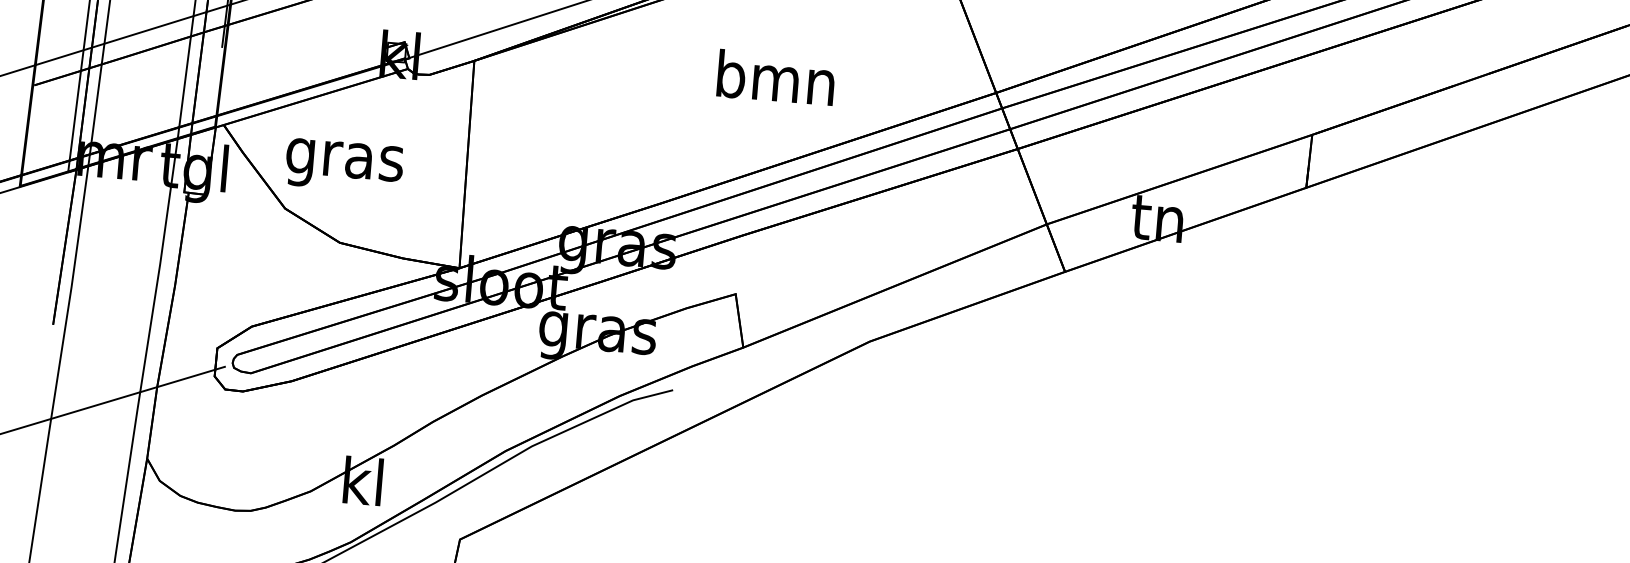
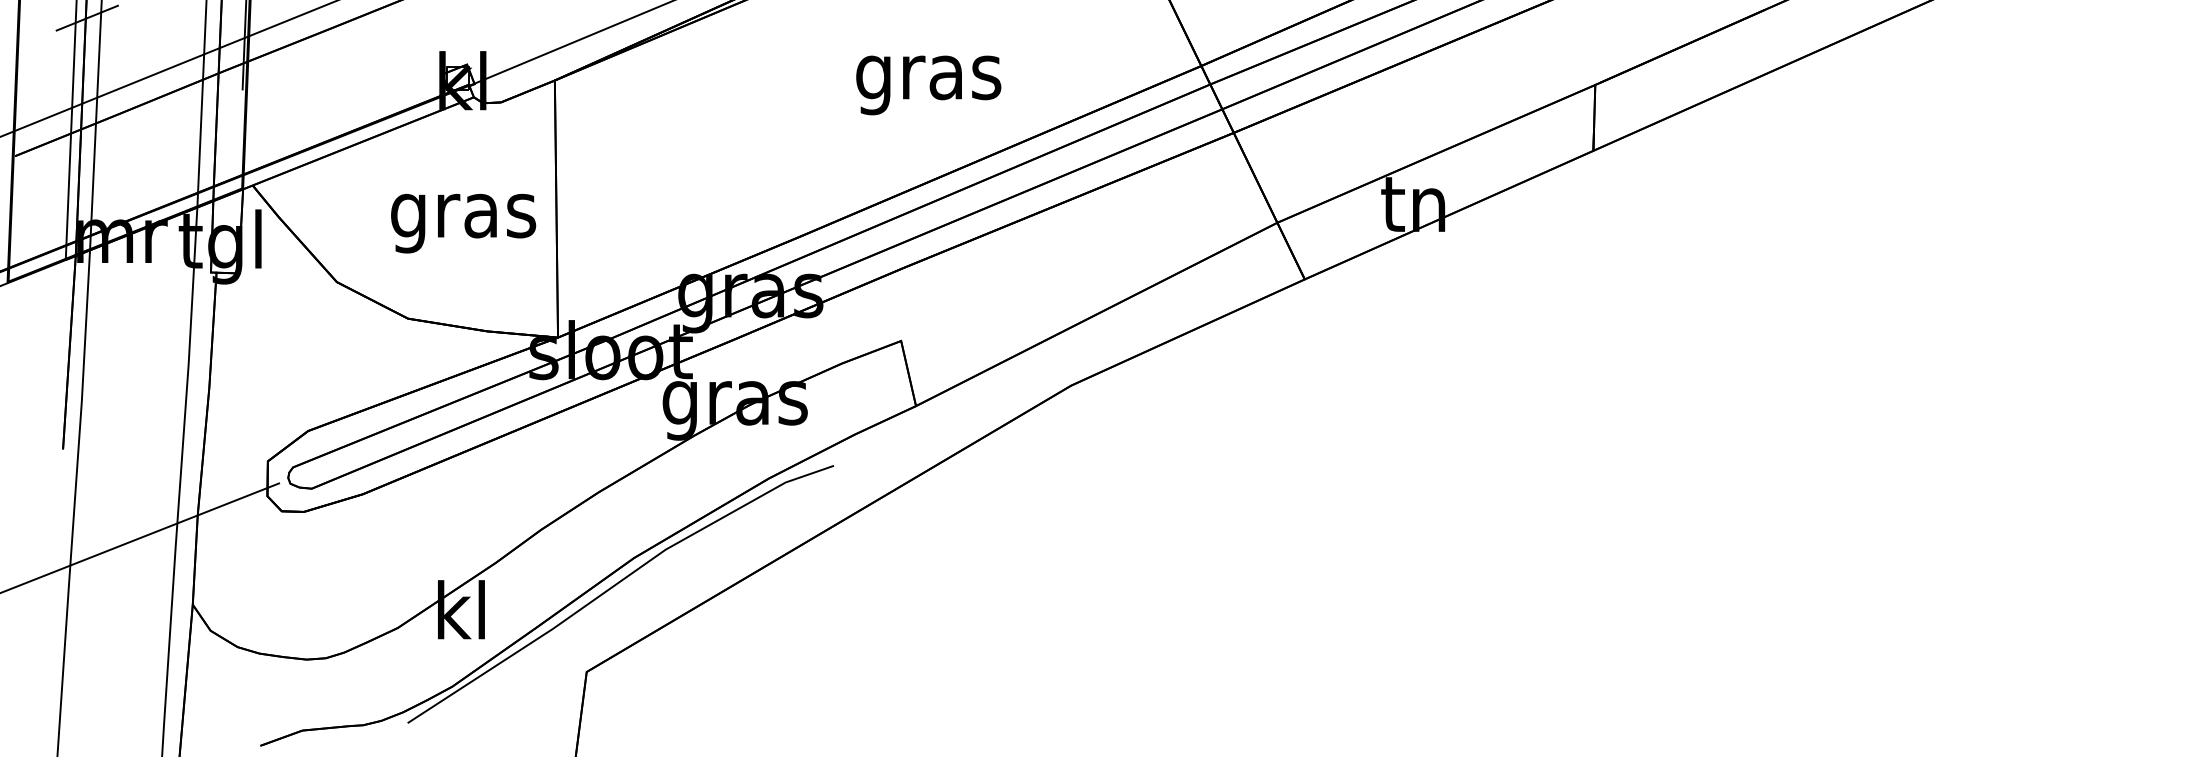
text: (775, 83) -> (928, 77), bmn -> gras
text: (344, 165) -> (463, 223), moved

